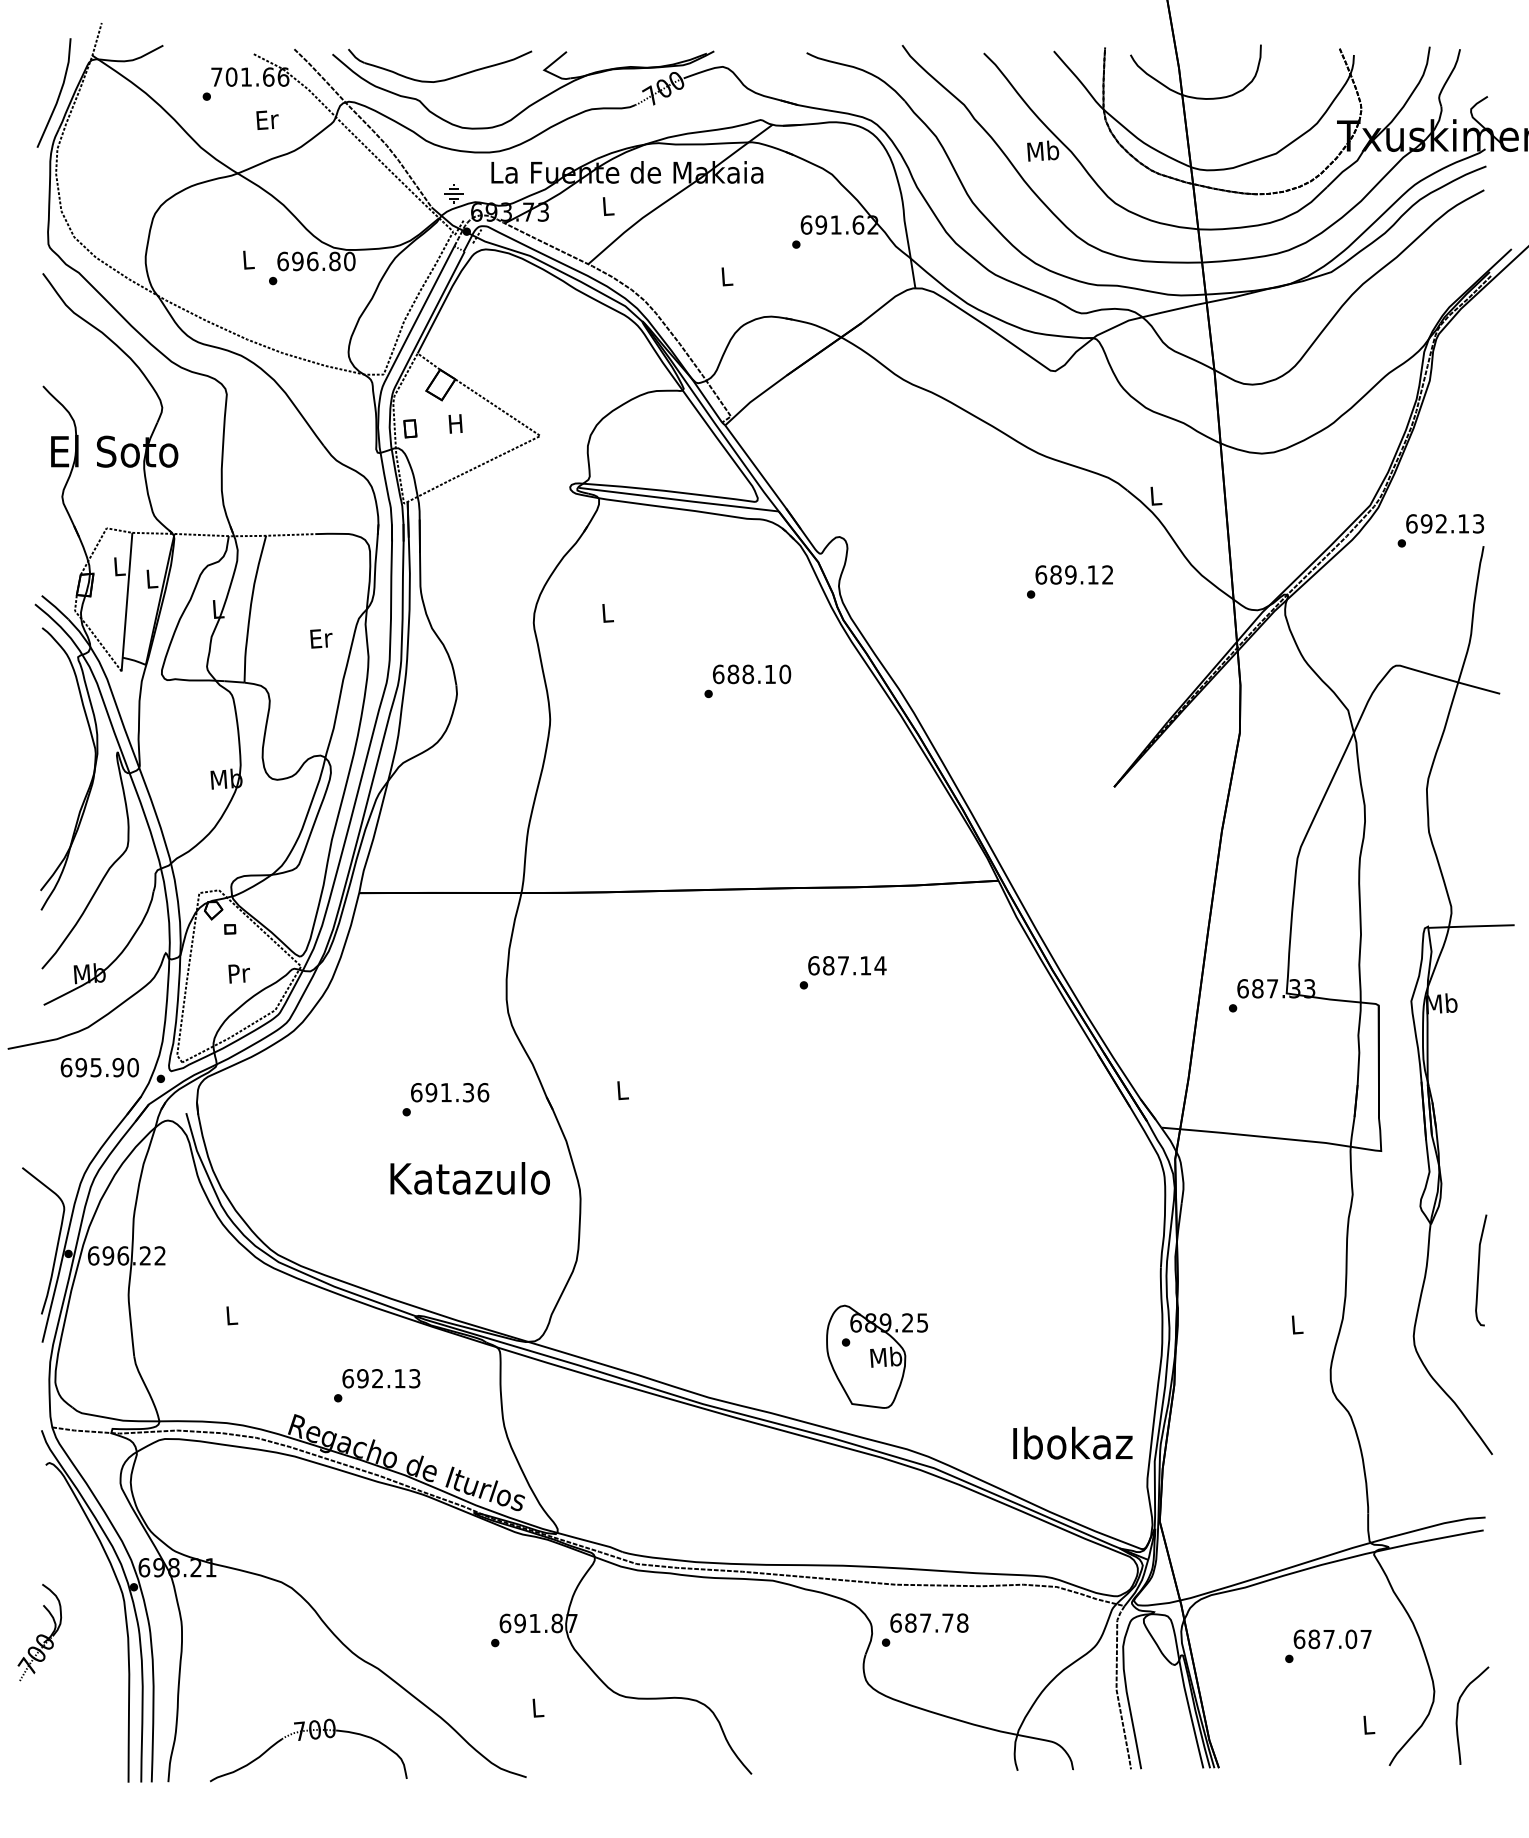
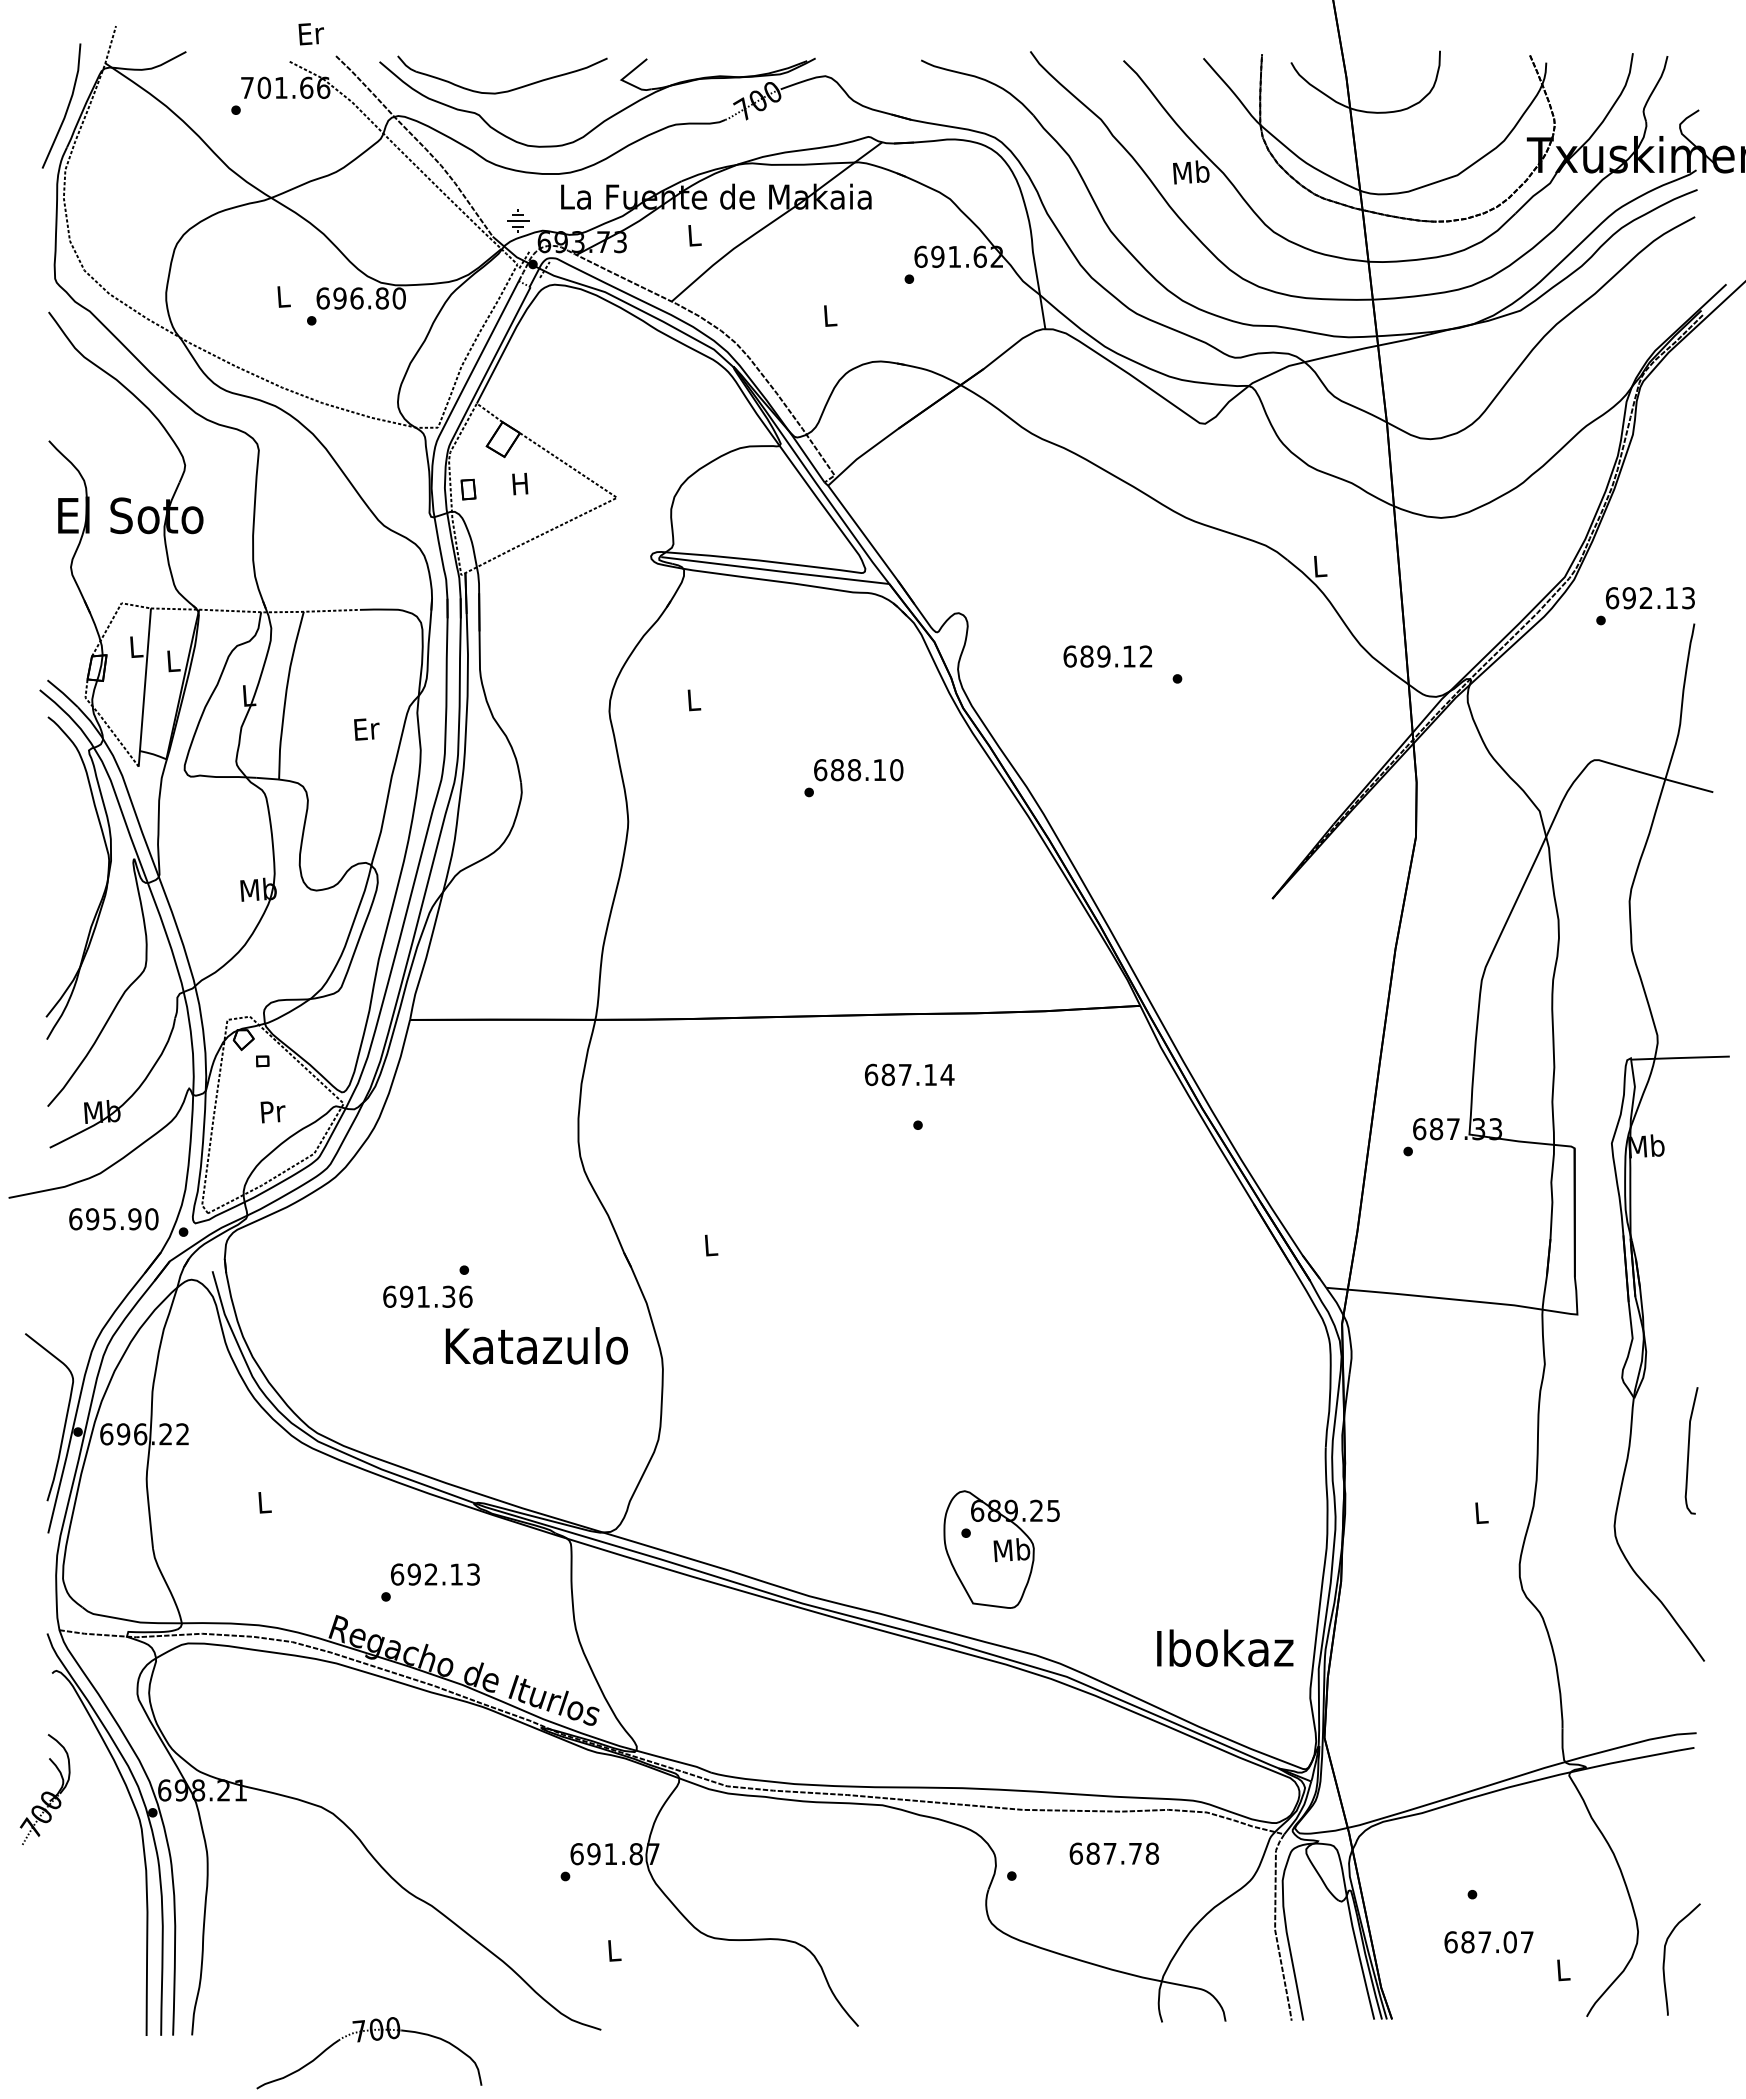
text: (266, 120) -> (310, 34), moved
text: (1073, 574) -> (1107, 656), moved
text: (847, 965) -> (909, 1074), moved
text: (449, 1092) -> (427, 1296), moved
text: (929, 1622) -> (1114, 1853), moved
part: (39, 1632) -> (44, 1789), moved
text: (1332, 1639) -> (1488, 1942), moved
part: (313, 1739) -> (374, 2040), moved

